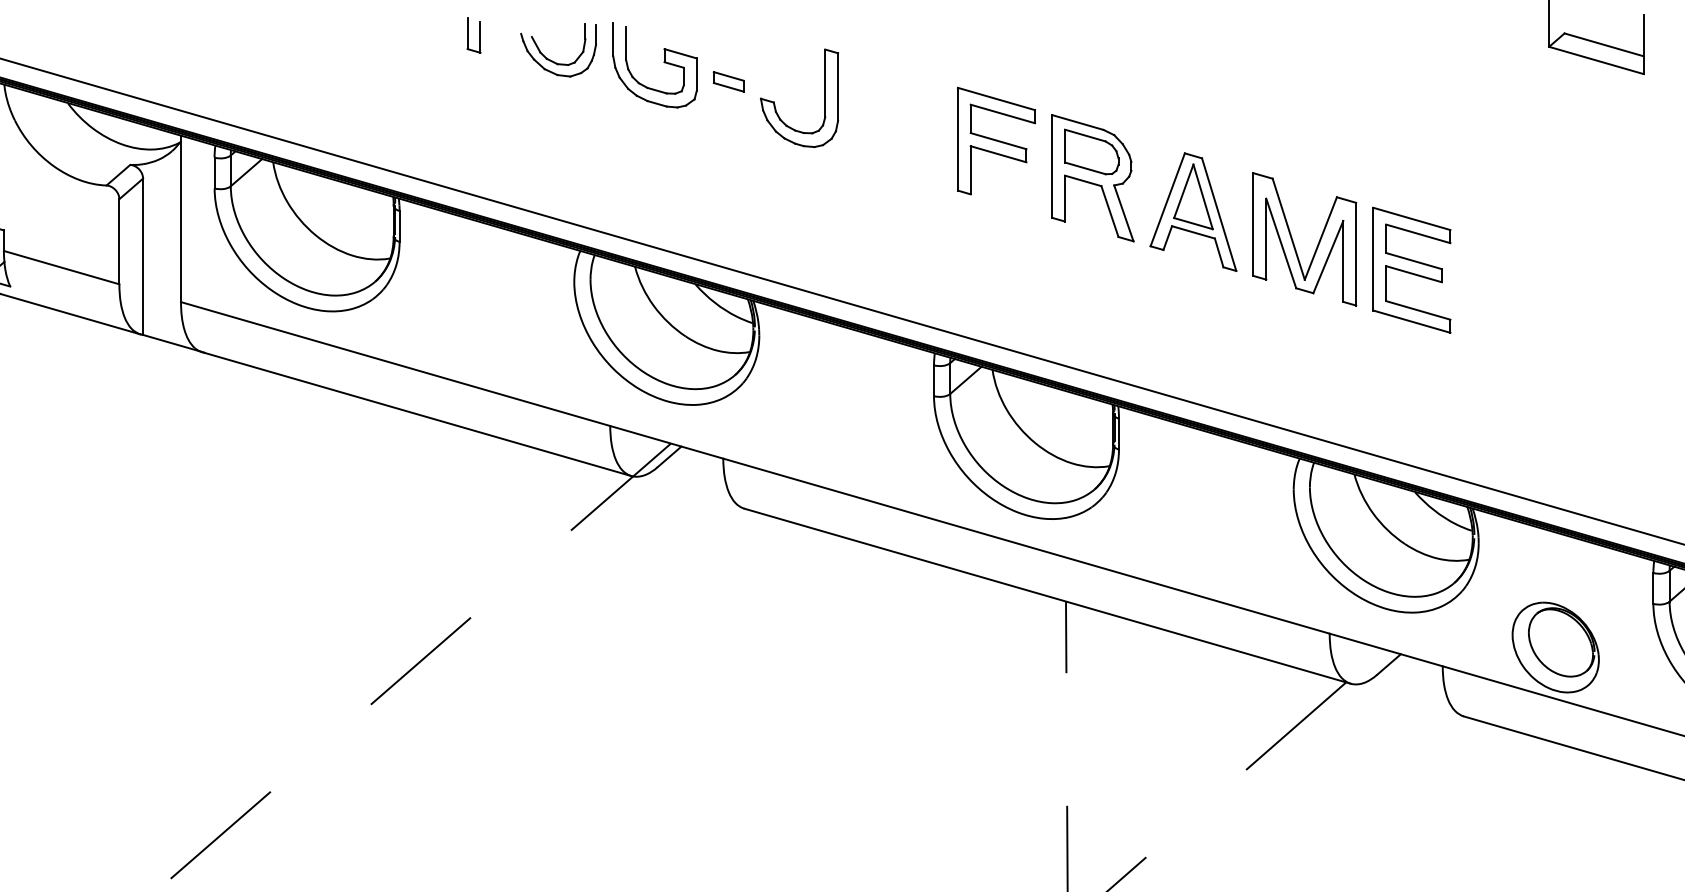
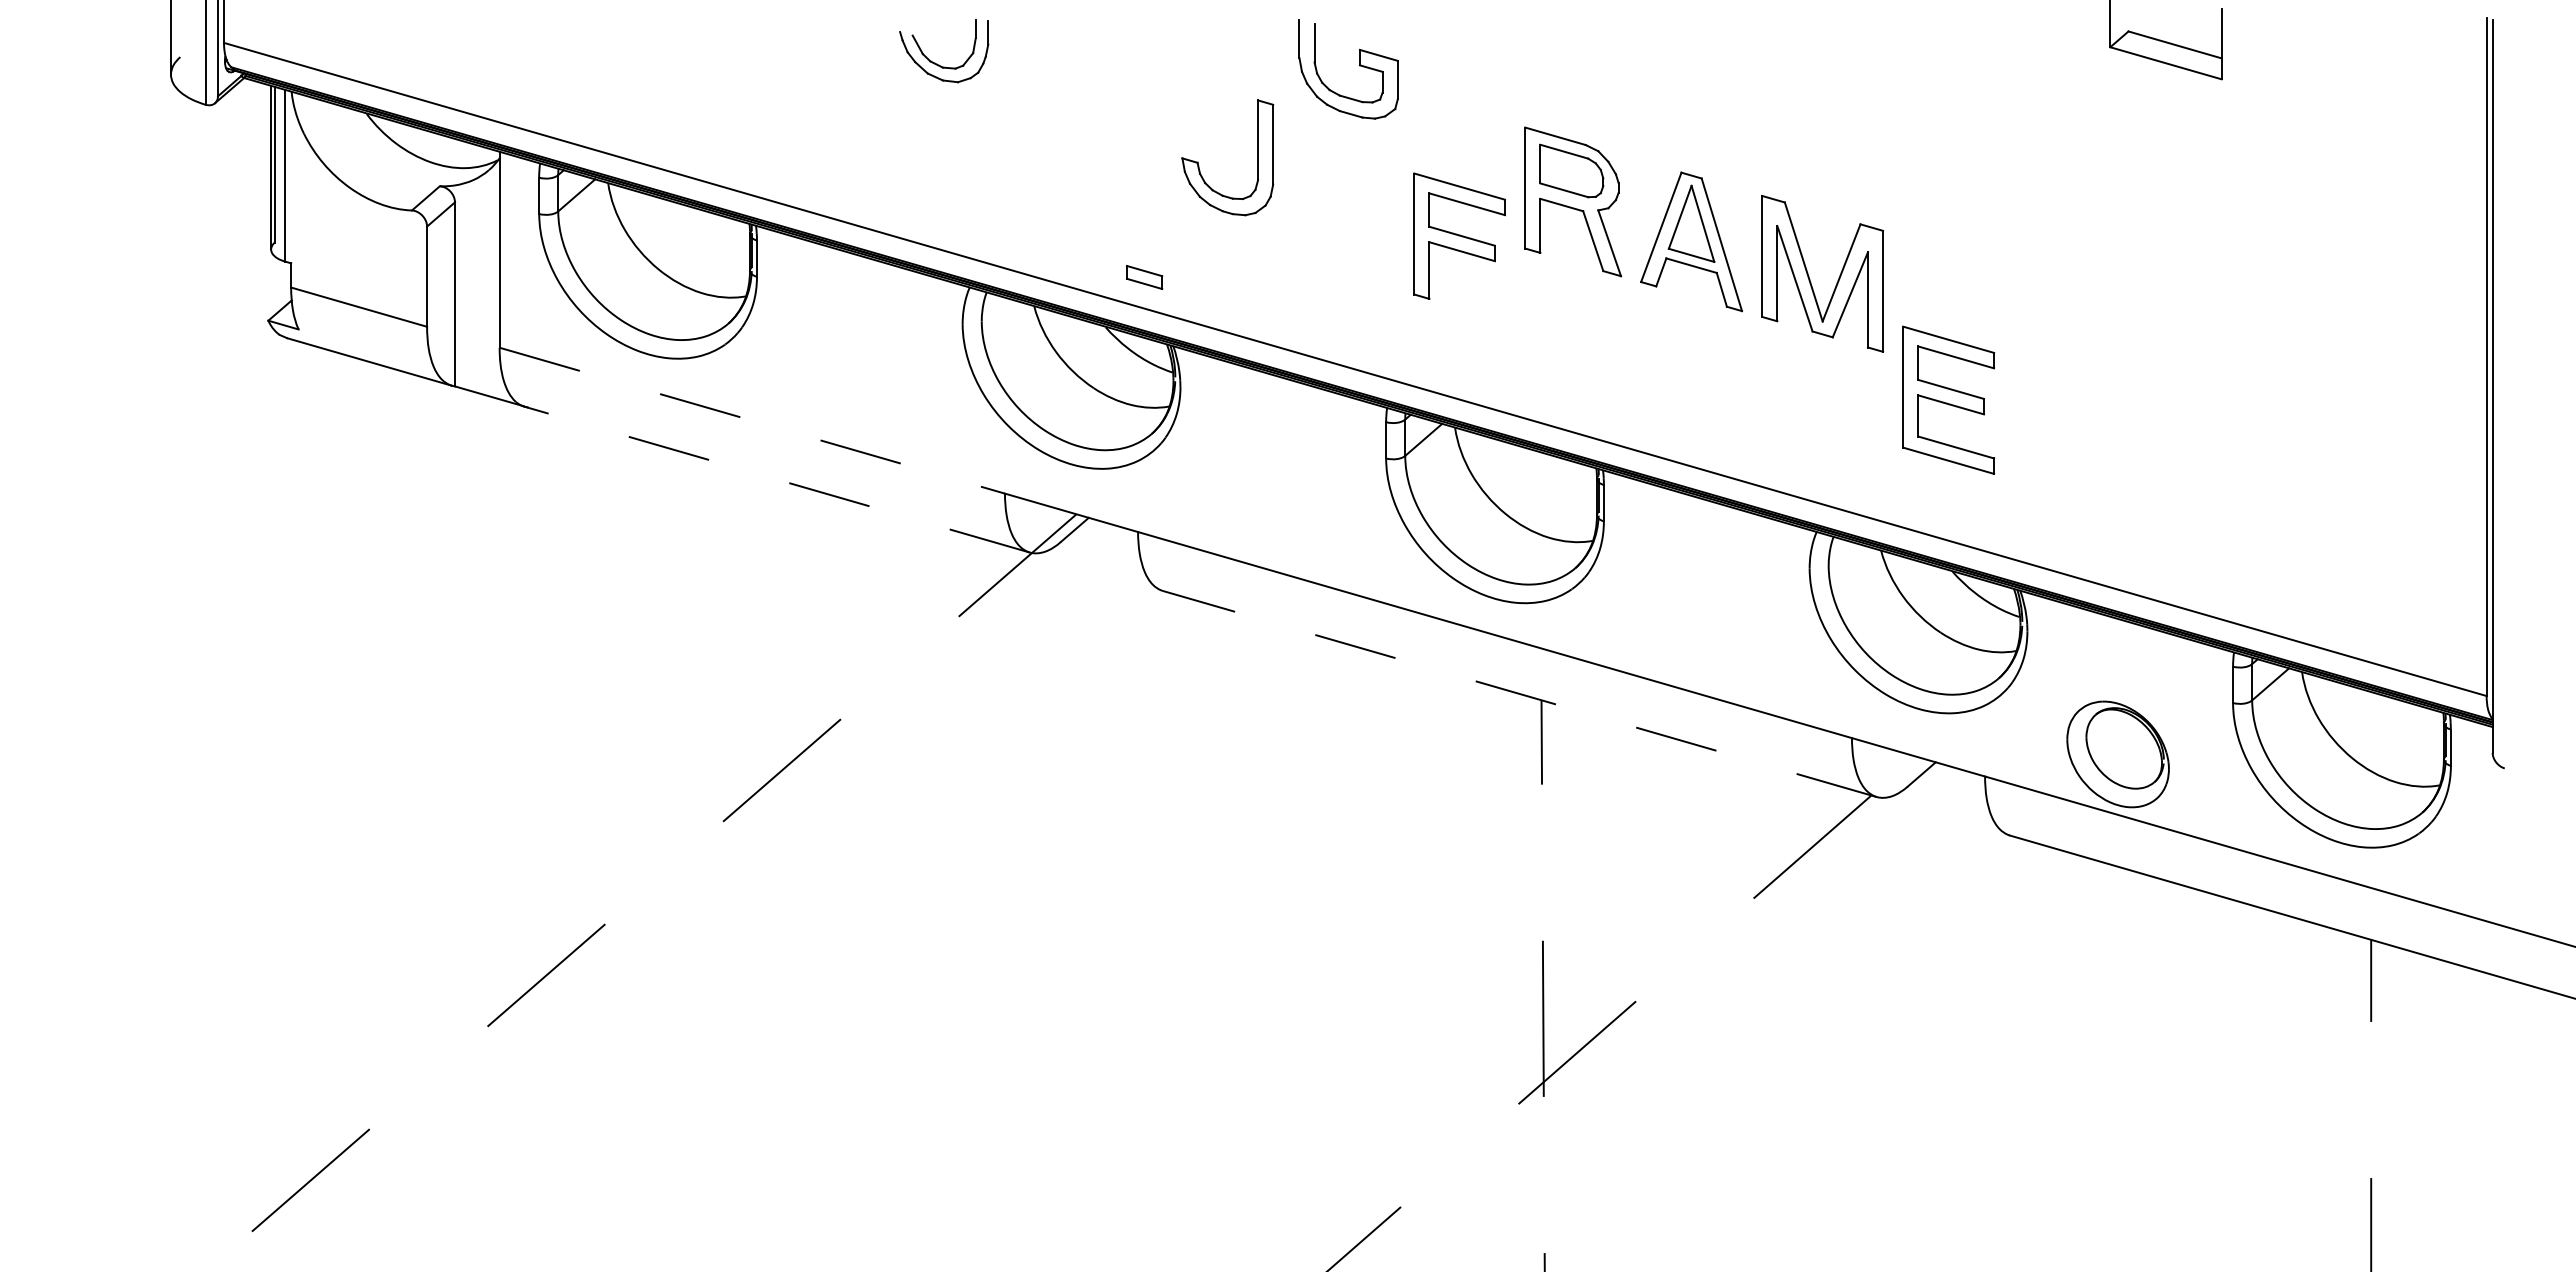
part: (467, 36) -> (837, 34), removed
part: (664, 63) -> (1359, 66), moved
part: (728, 81) -> (1144, 277), moved
part: (775, 104) -> (1199, 165), moved
part: (996, 140) -> (1459, 235), moved
part: (1411, 269) -> (1948, 399), moved
line: (395, 363) -> (752, 420), solid -> dashed
line: (416, 414) -> (776, 479), solid -> dashed
line: (1047, 596) -> (1519, 694), solid -> dashed

